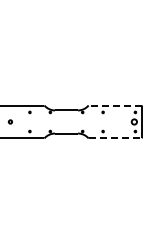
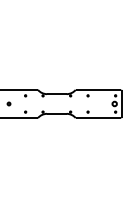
line: (115, 105) -> (98, 89), dashed -> solid
line: (115, 138) -> (98, 118), dashed -> solid

